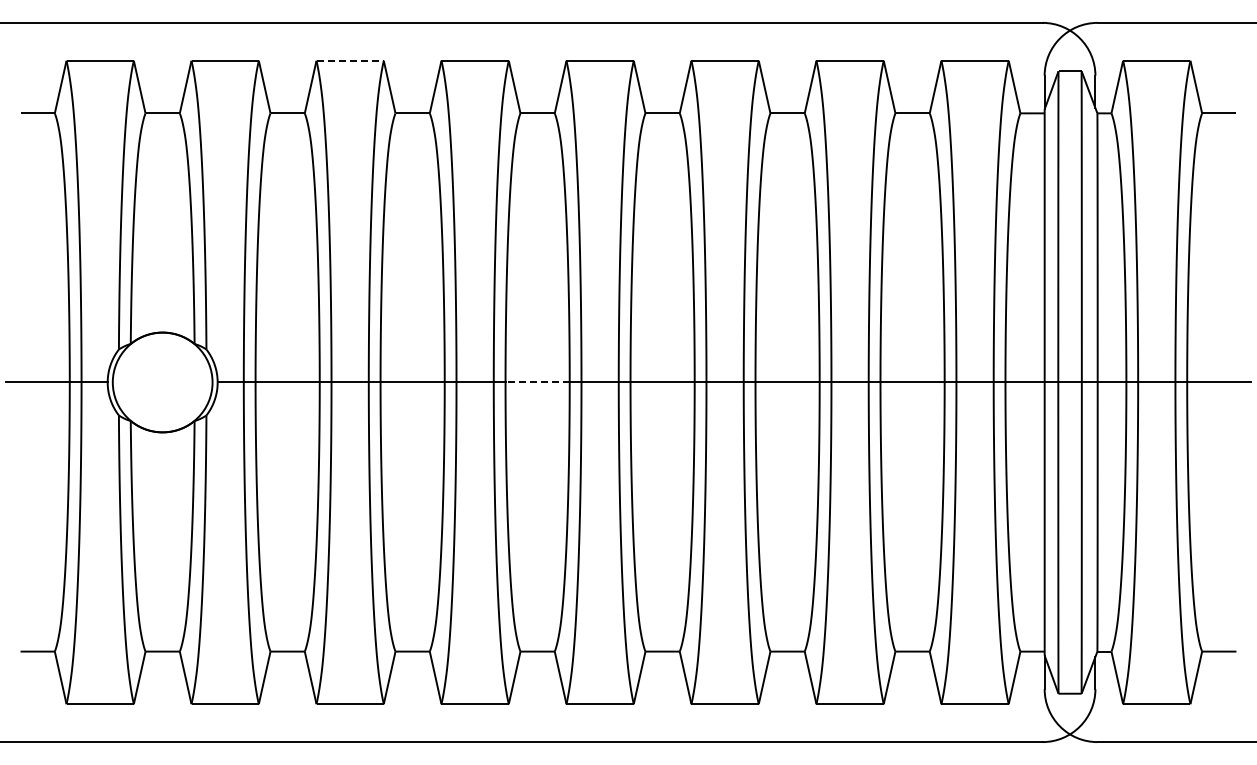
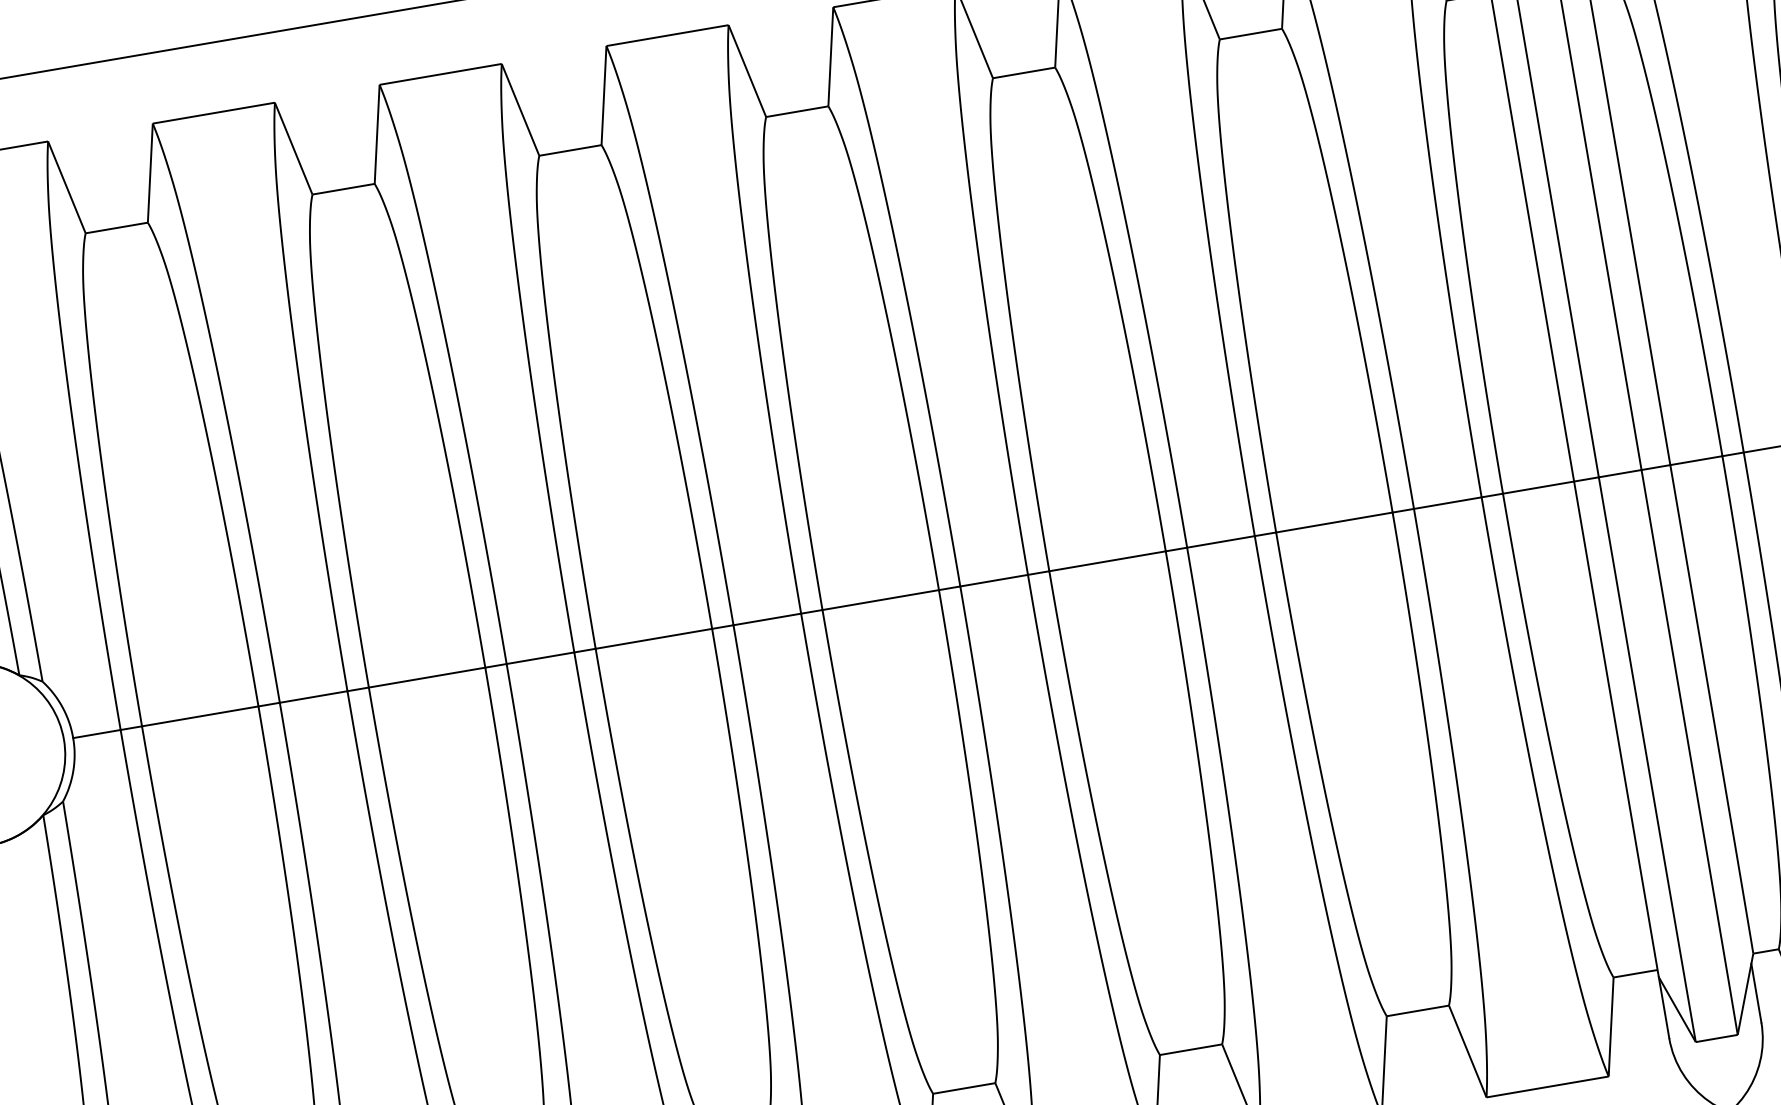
line: (350, 60) -> (214, 112), dashed -> solid
line: (537, 382) -> (653, 638), dashed -> solid

